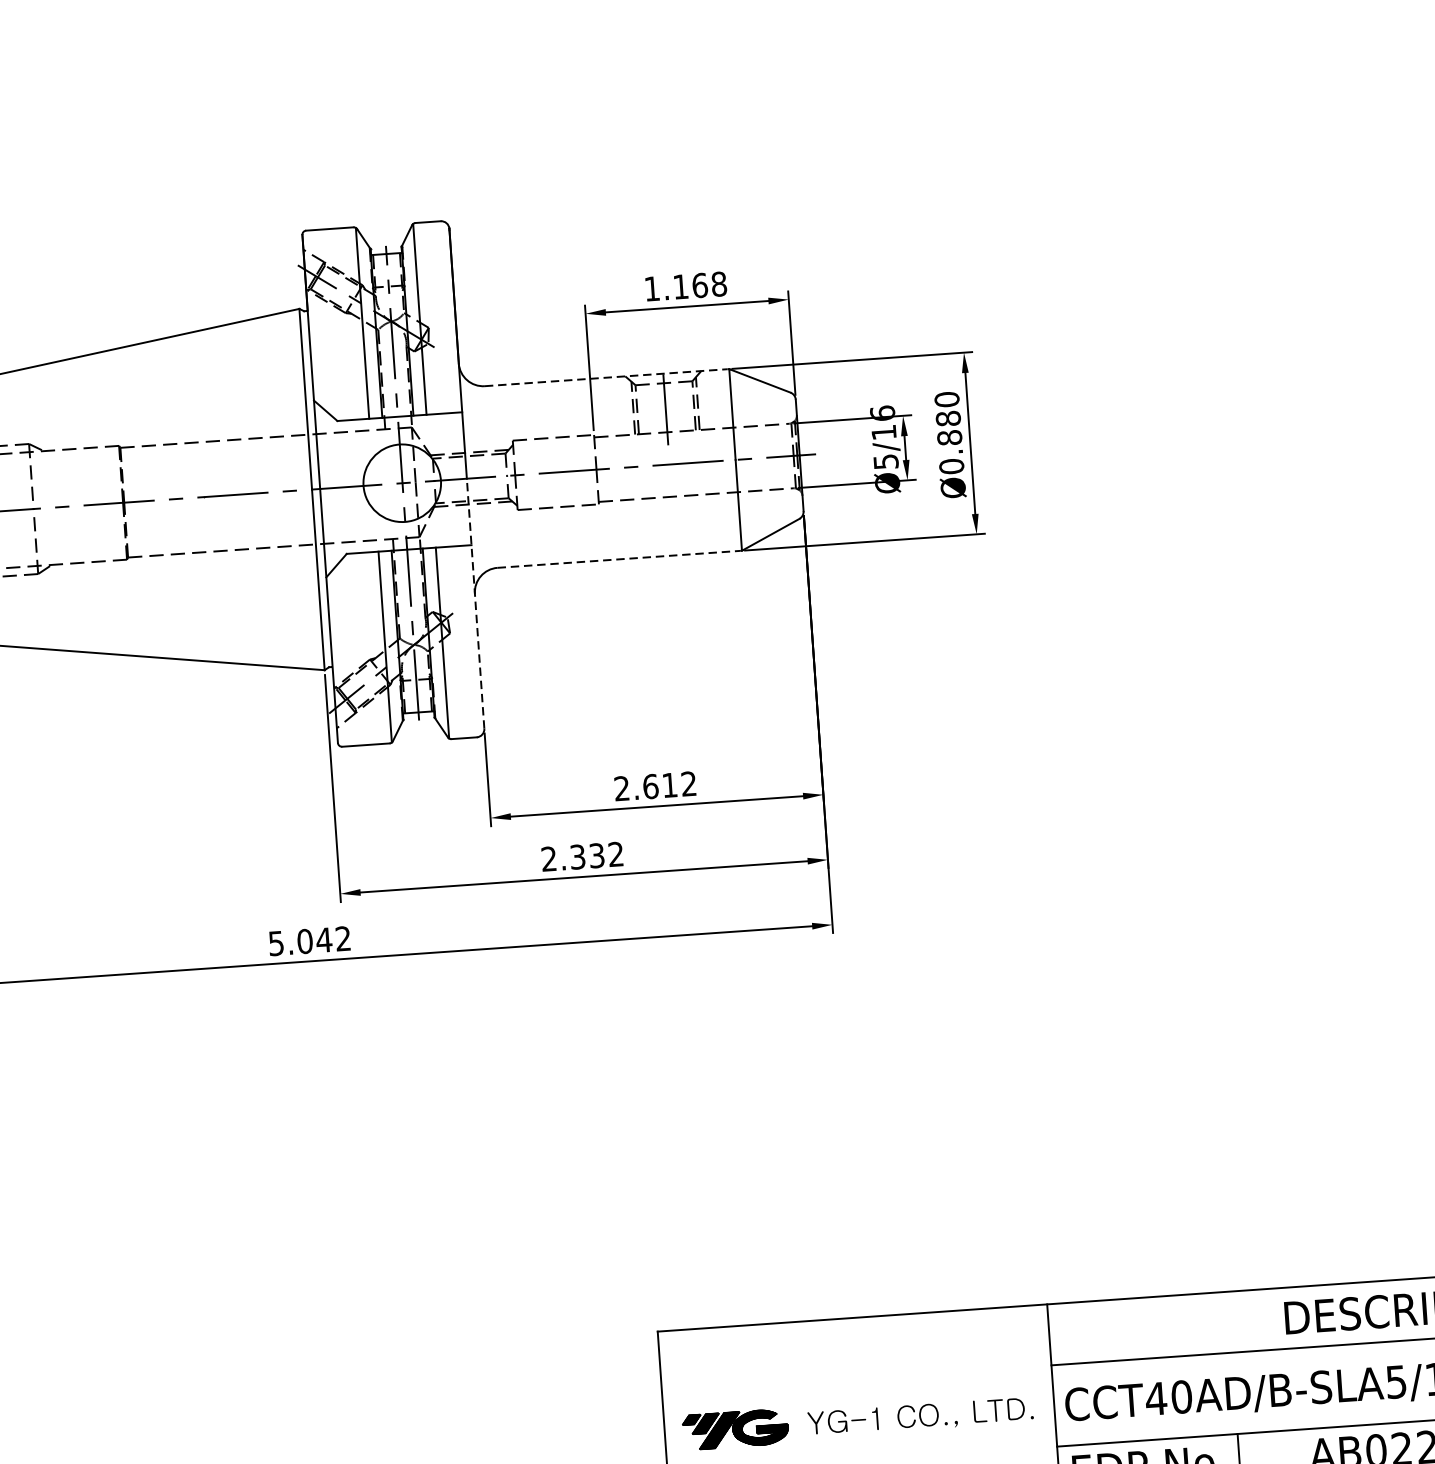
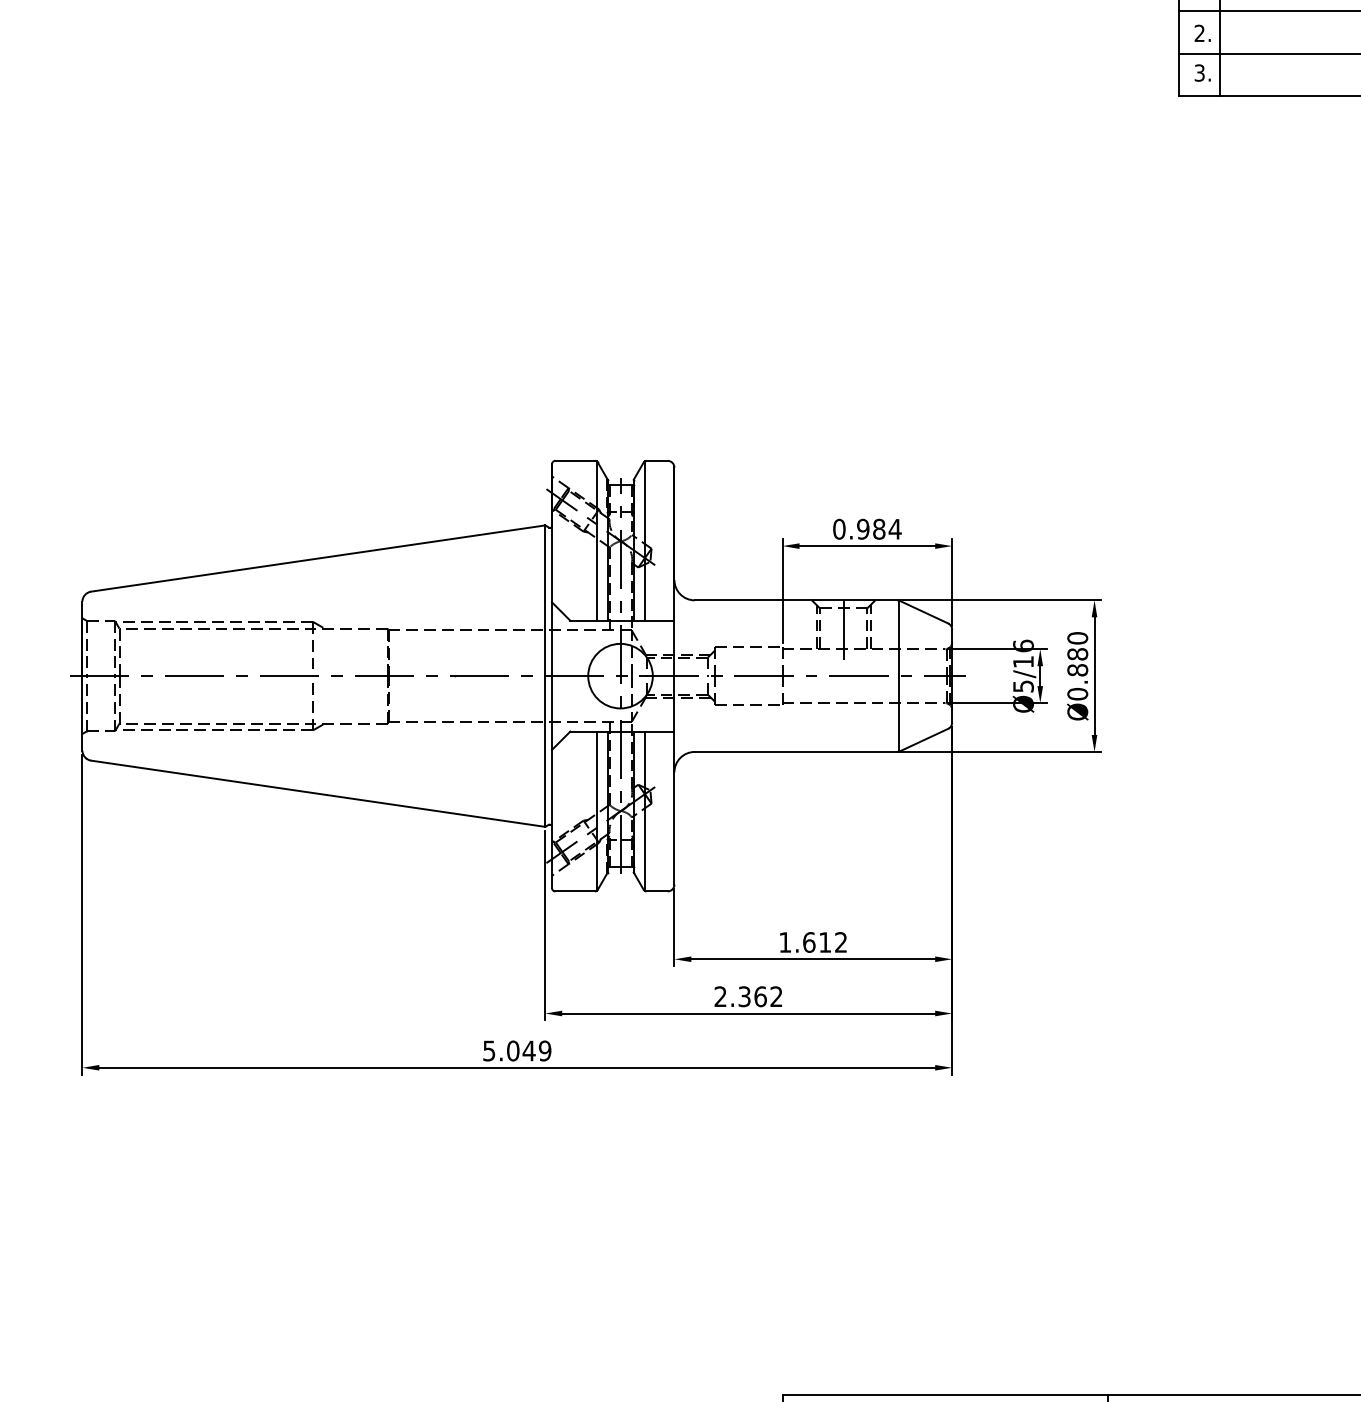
text: (685, 285) -> (867, 528), 1.168 -> 0.984
line: (606, 377) -> (796, 600), dashed -> solid
line: (619, 558) -> (796, 751), dashed -> solid
line: (475, 602) -> (674, 779), dashed -> solid
text: (621, 788) -> (784, 942), 2.612 -> 1.612
text: (596, 855) -> (760, 996), 2.332 -> 2.362
text: (342, 938) -> (544, 1050), 5.042 -> 5.049

